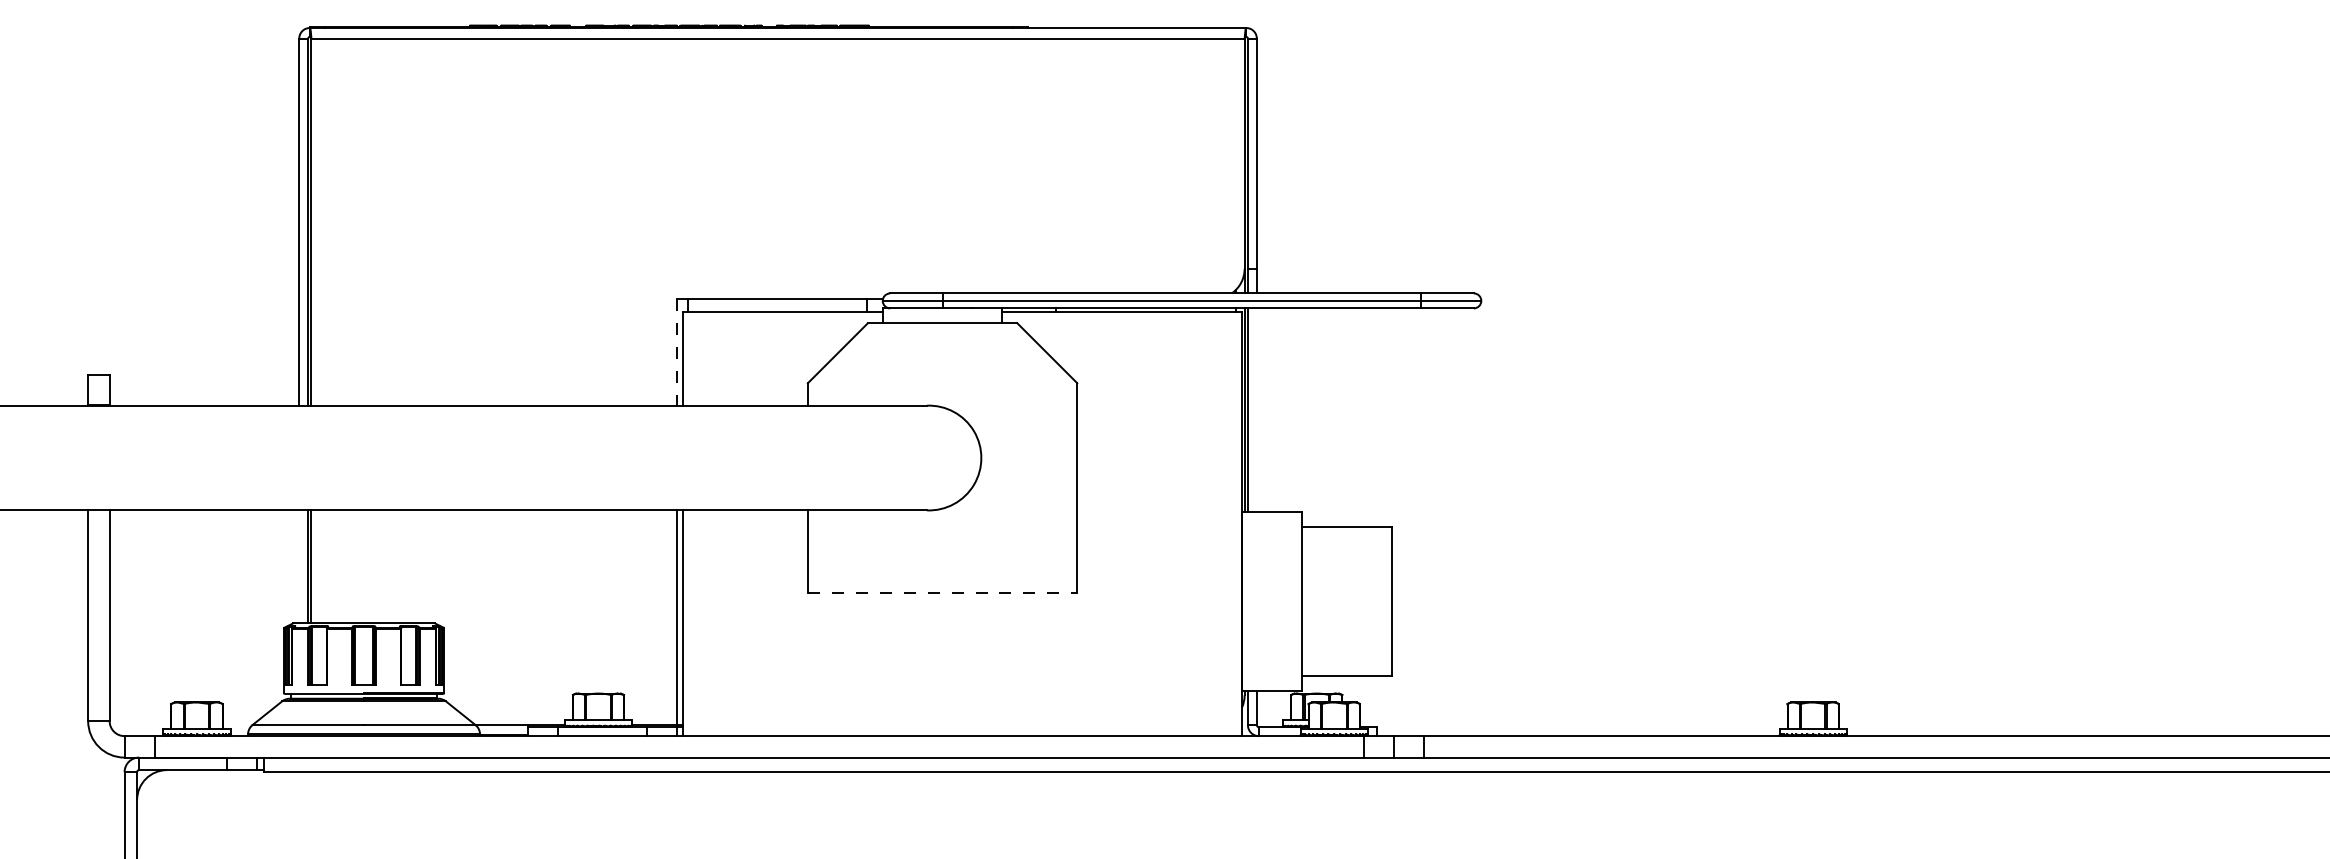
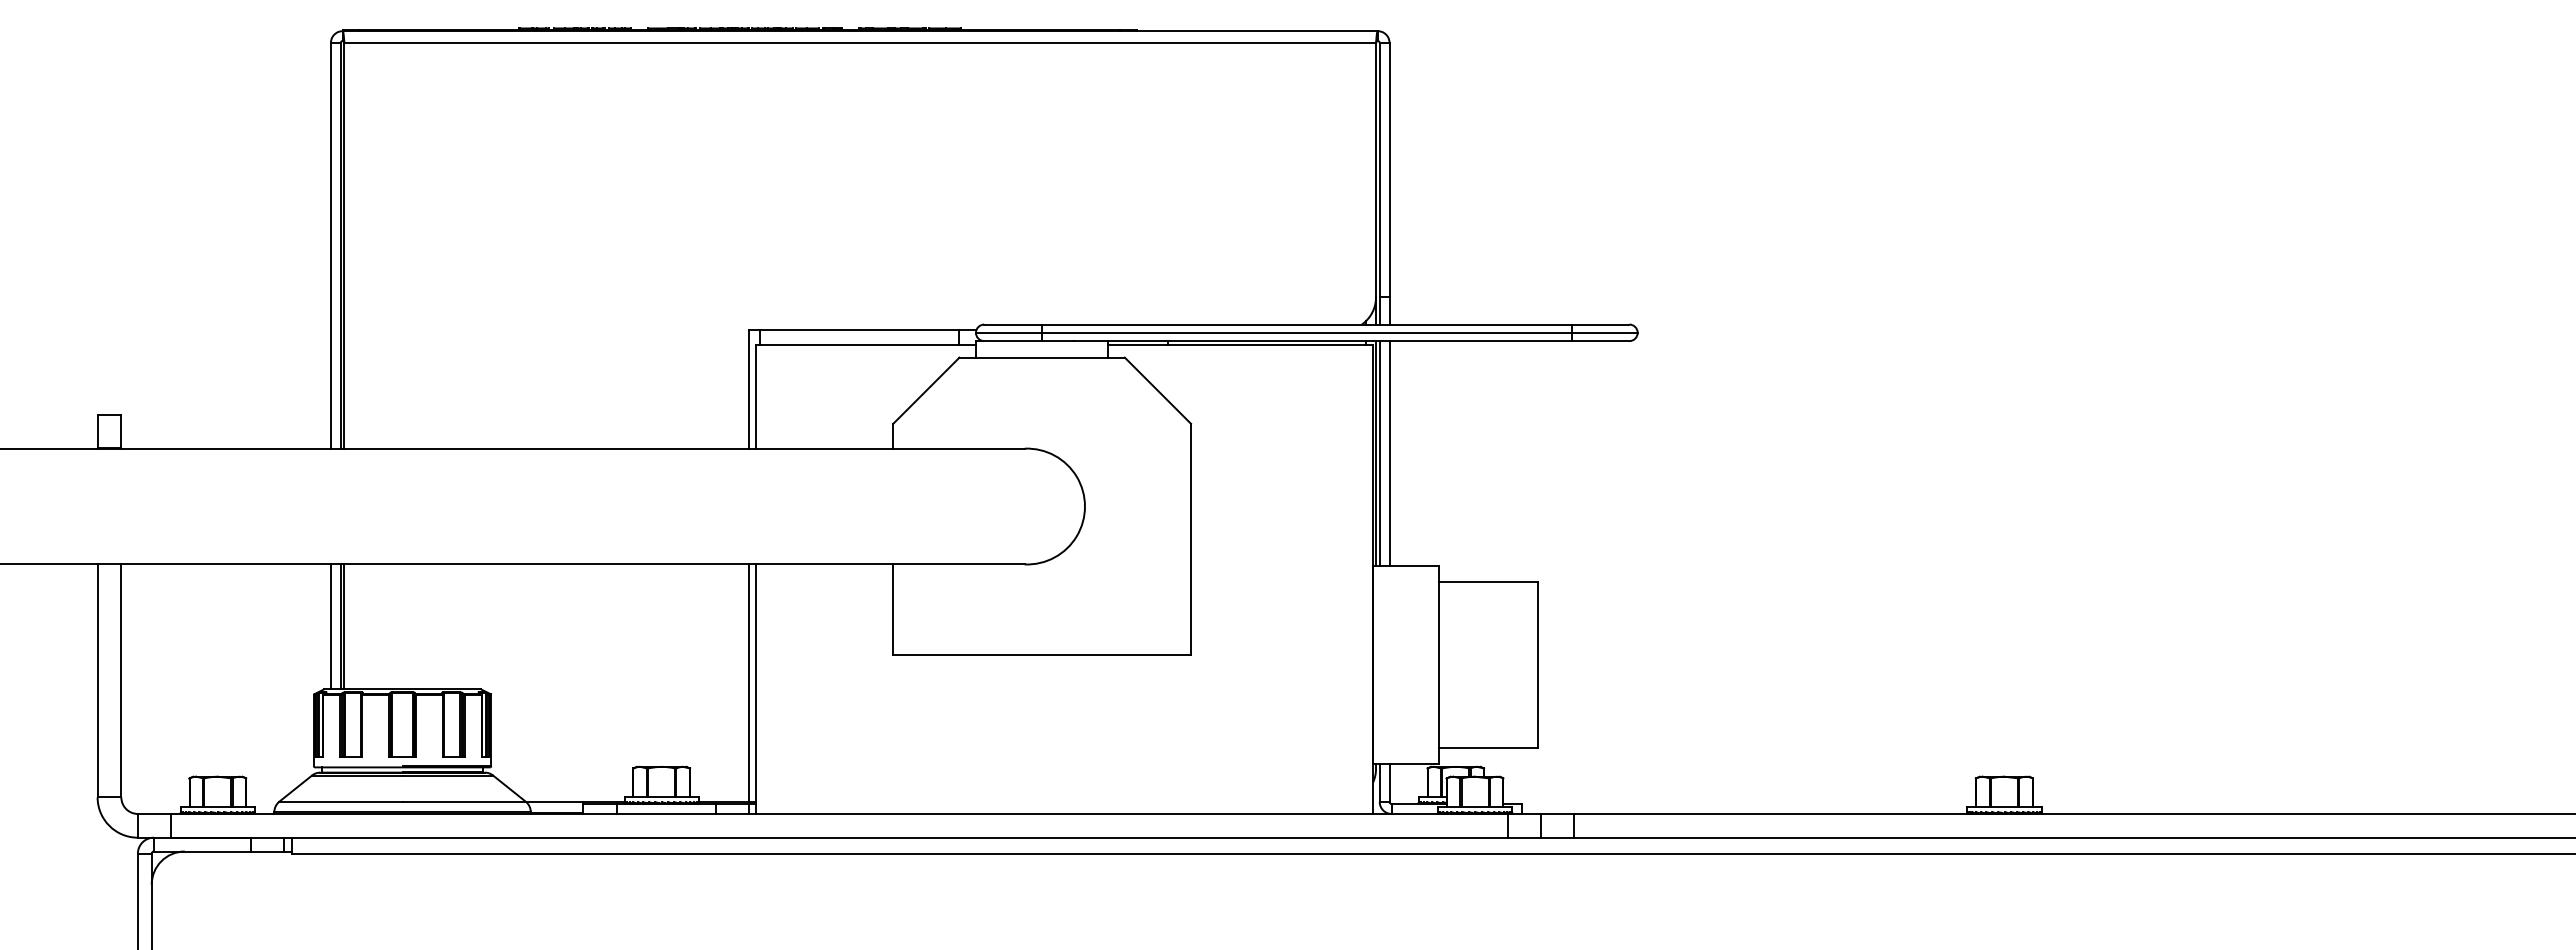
line: (676, 353) -> (748, 390), dashed -> solid
line: (1256, 410) -> (1389, 453), added
line: (298, 566) -> (330, 626), added
line: (942, 592) -> (1042, 655), dashed -> solid

